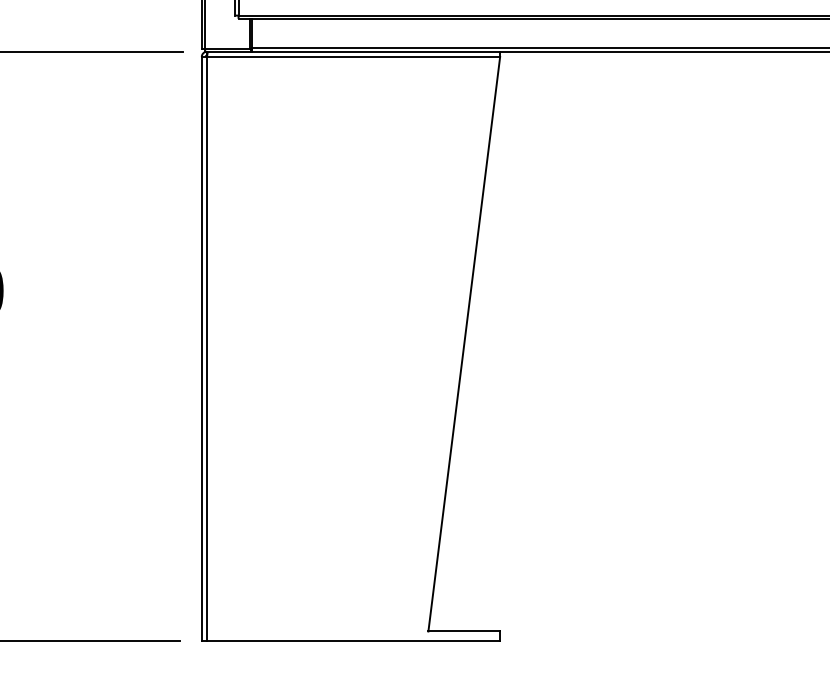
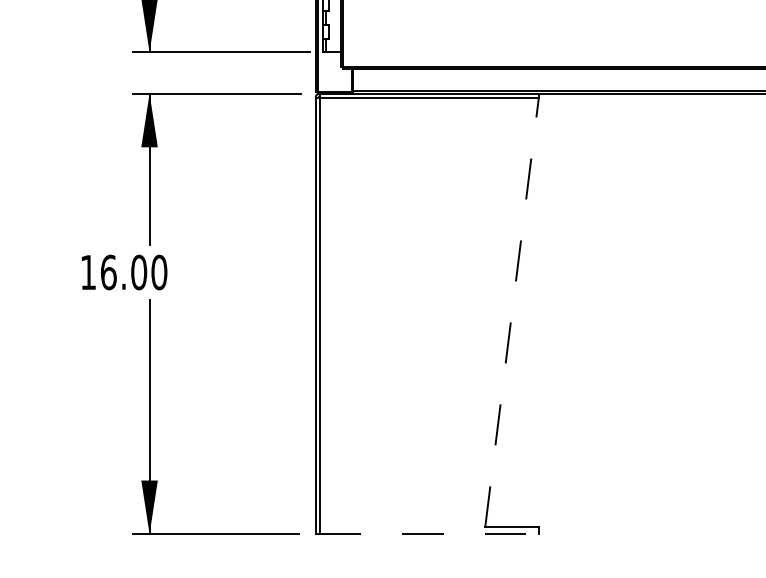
line: (464, 344) -> (512, 312), solid -> dashed
line: (353, 641) -> (429, 534), solid -> dashed

